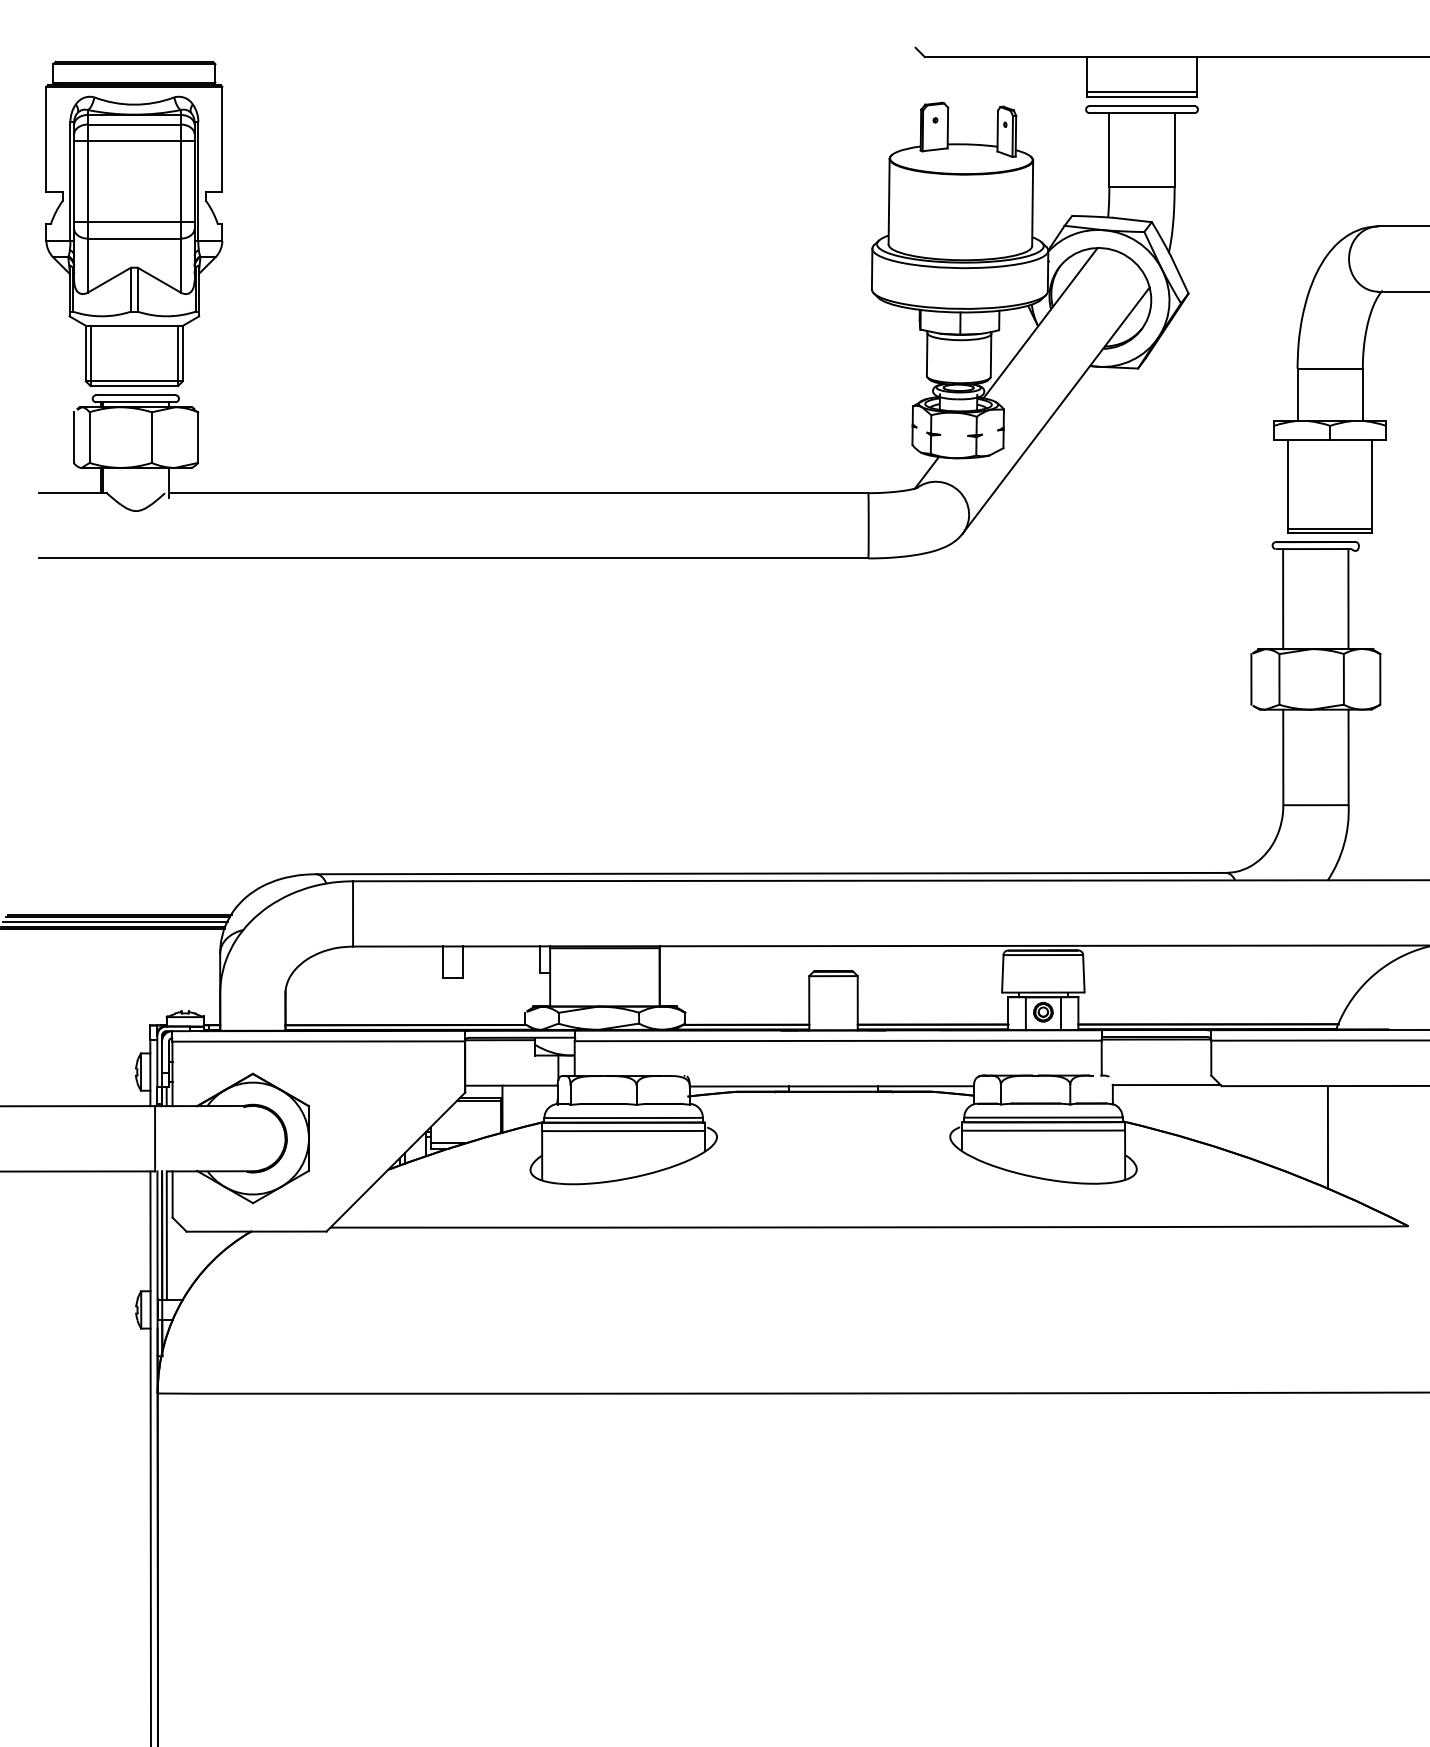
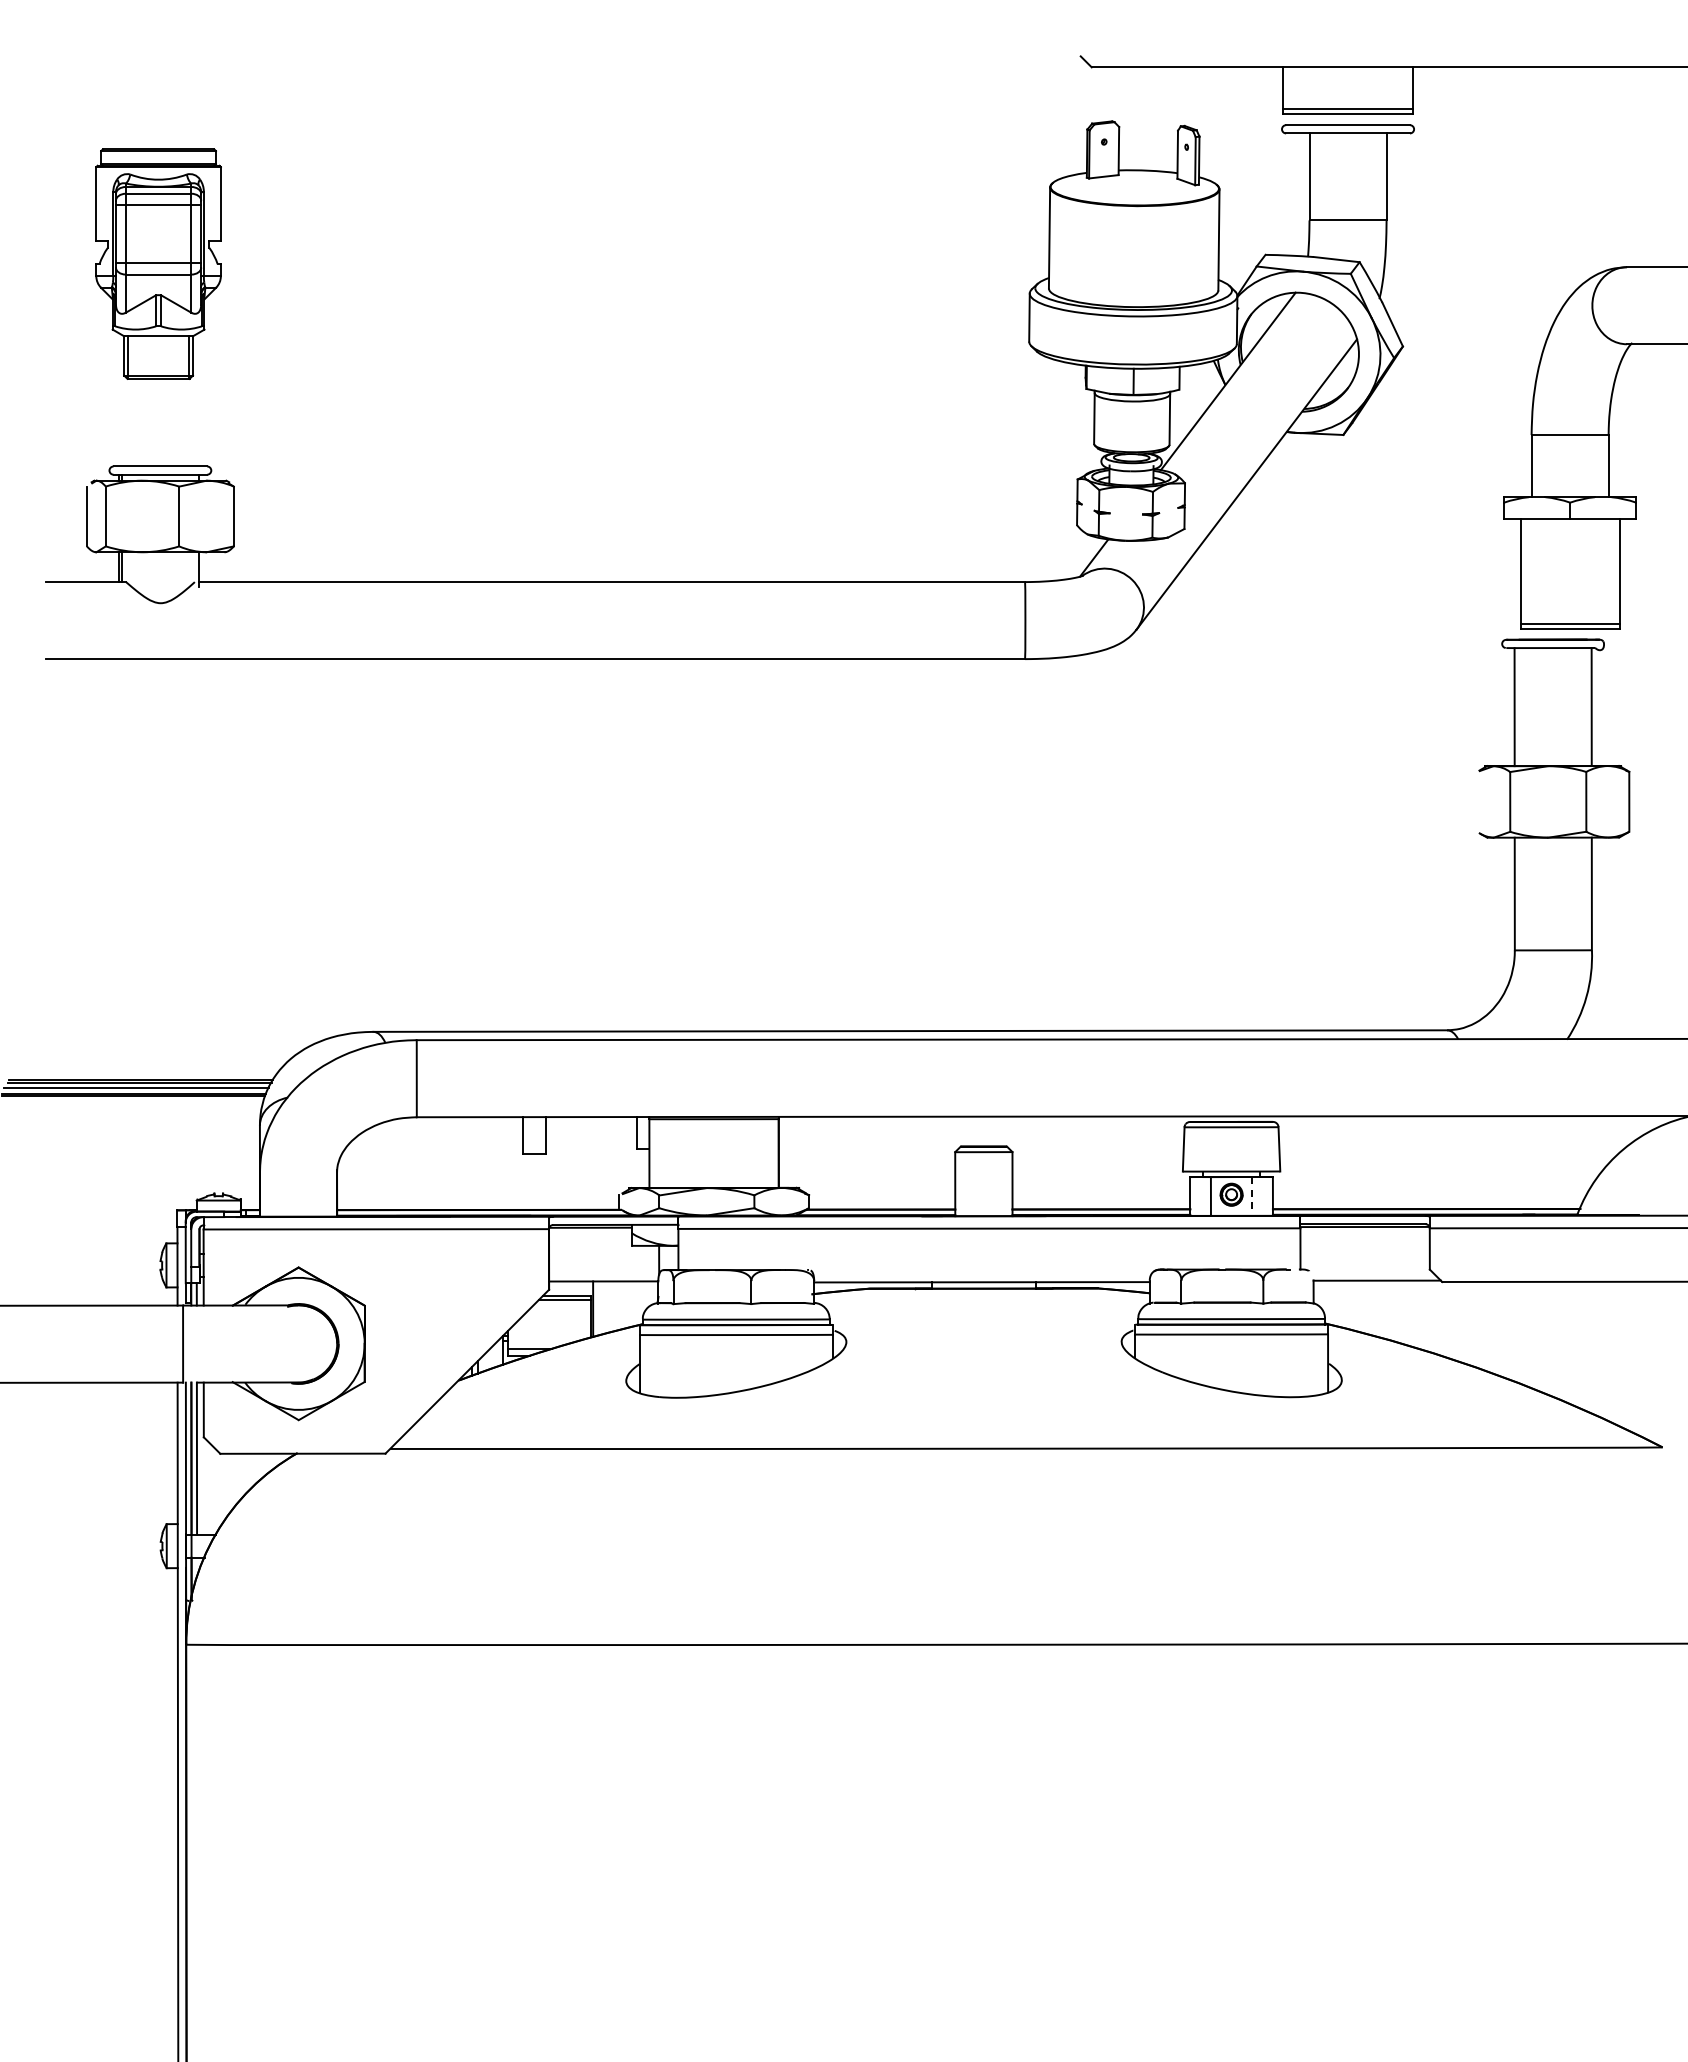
part: (134, 223) -> (158, 263), size x0.6
line: (1251, 679) -> (1477, 801), removed
line: (1061, 1013) -> (1252, 1196), solid -> dashed
line: (1327, 1136) -> (1567, 1341), removed

